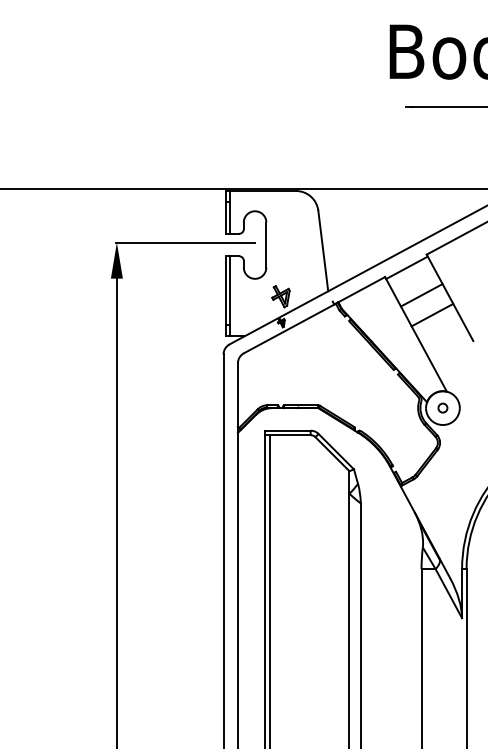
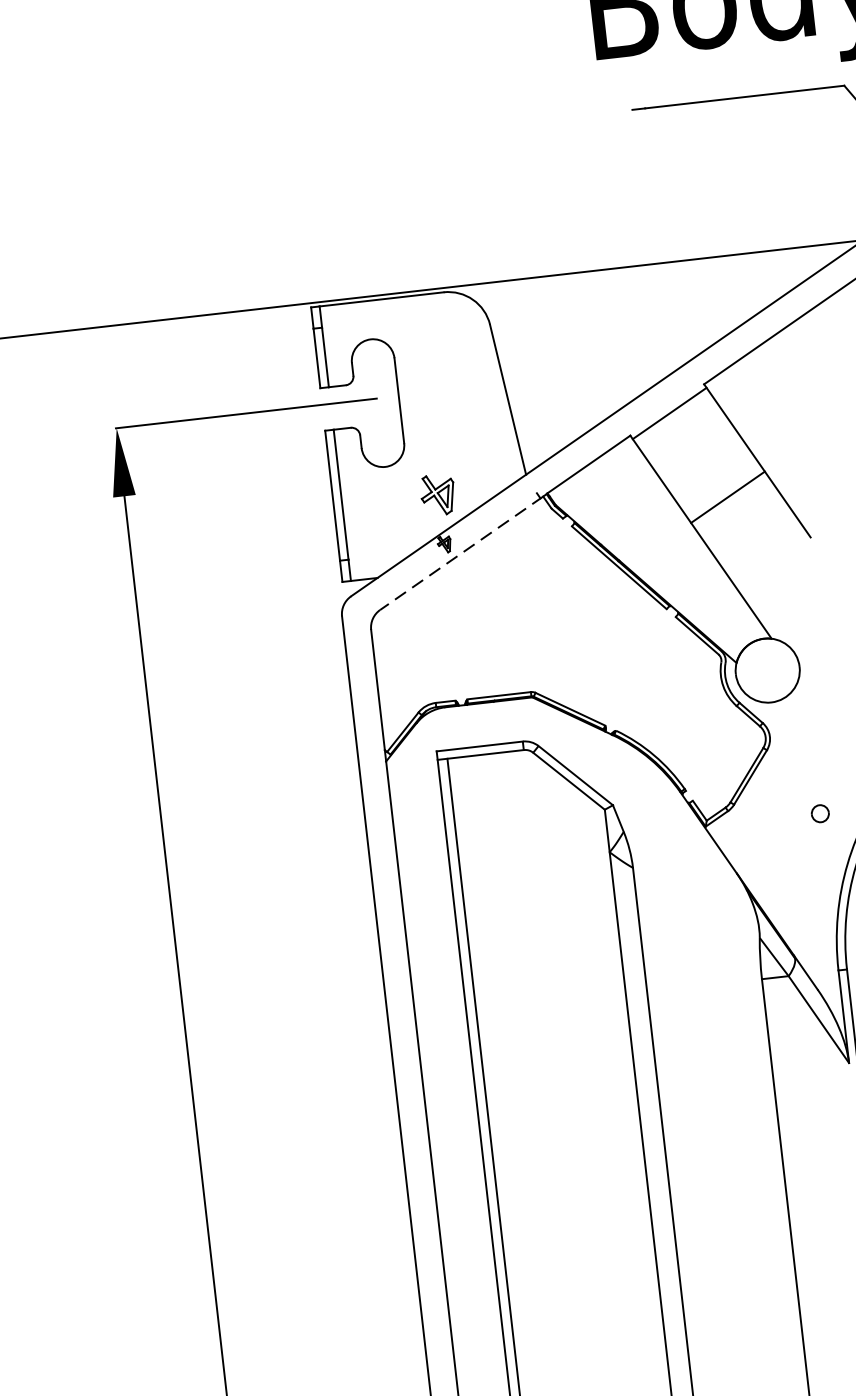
line: (421, 295) -> (703, 462), removed
line: (289, 328) -> (460, 553), solid -> dashed
part: (442, 407) -> (819, 812), moved

